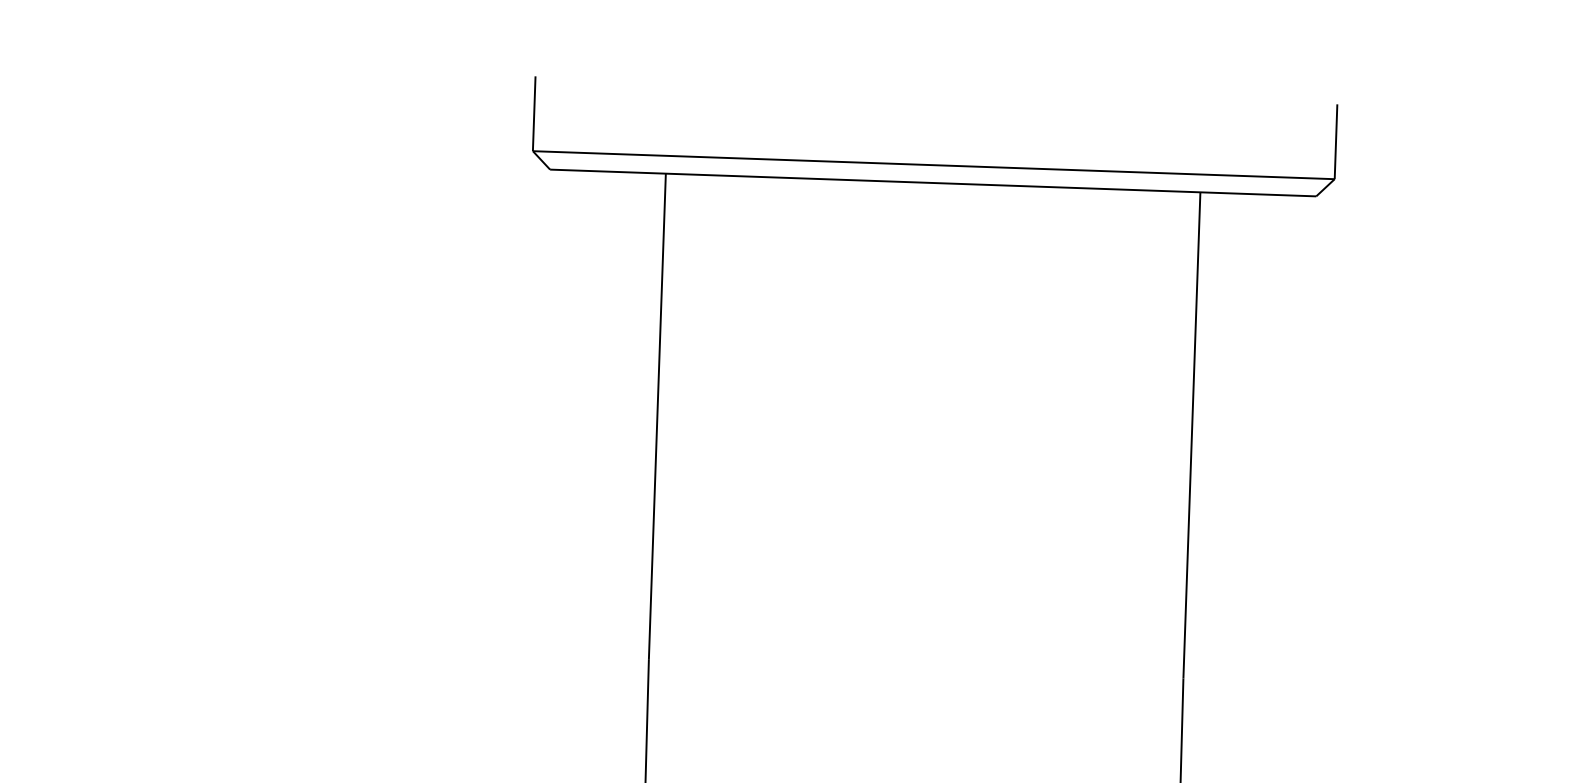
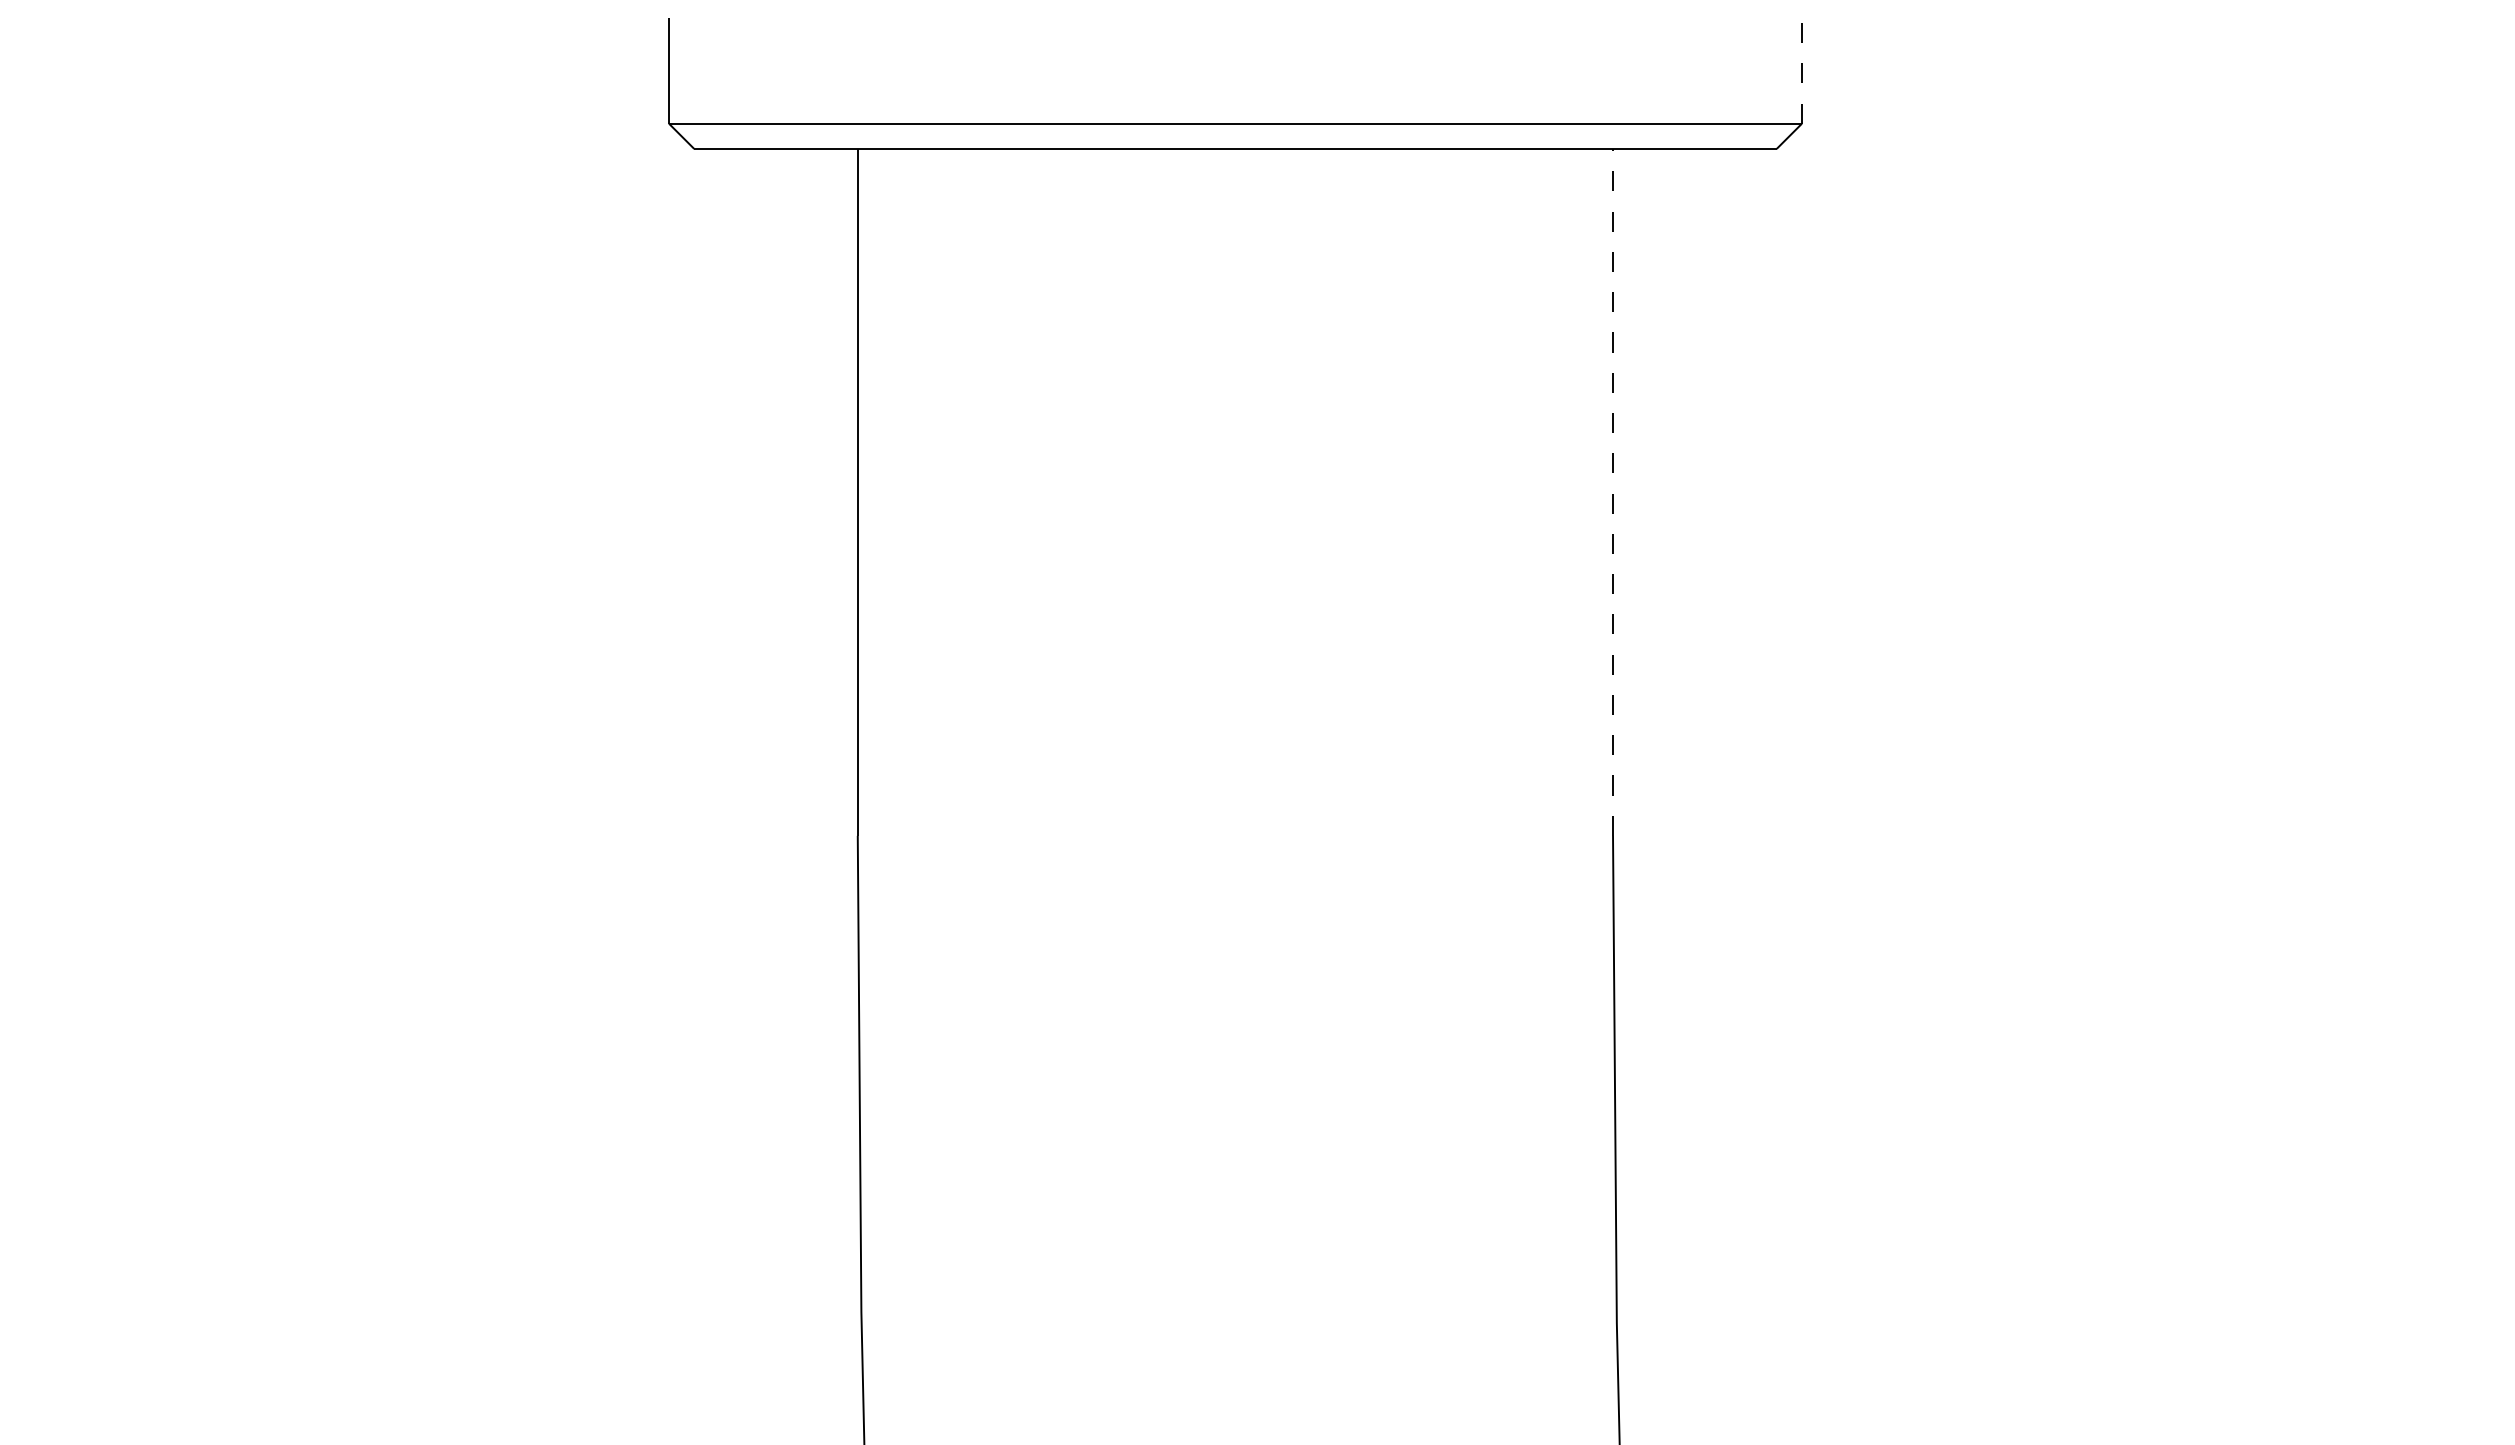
line: (1335, 141) -> (1801, 70), solid -> dashed
line: (1192, 434) -> (1613, 491), solid -> dashed

